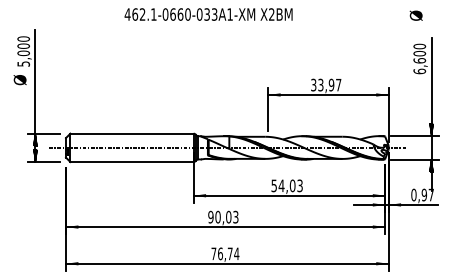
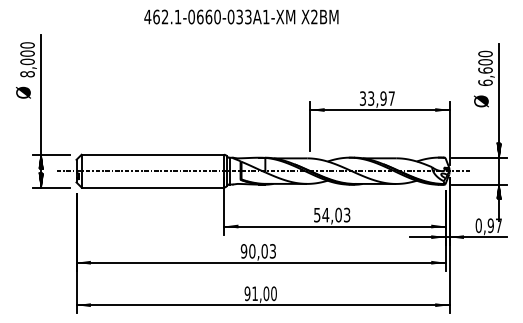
text: (416, 15) -> (481, 101), moved
text: (23, 64) -> (27, 74), 5,000 -> 8,000
text: (225, 253) -> (260, 293), 76,74 -> 91,00

